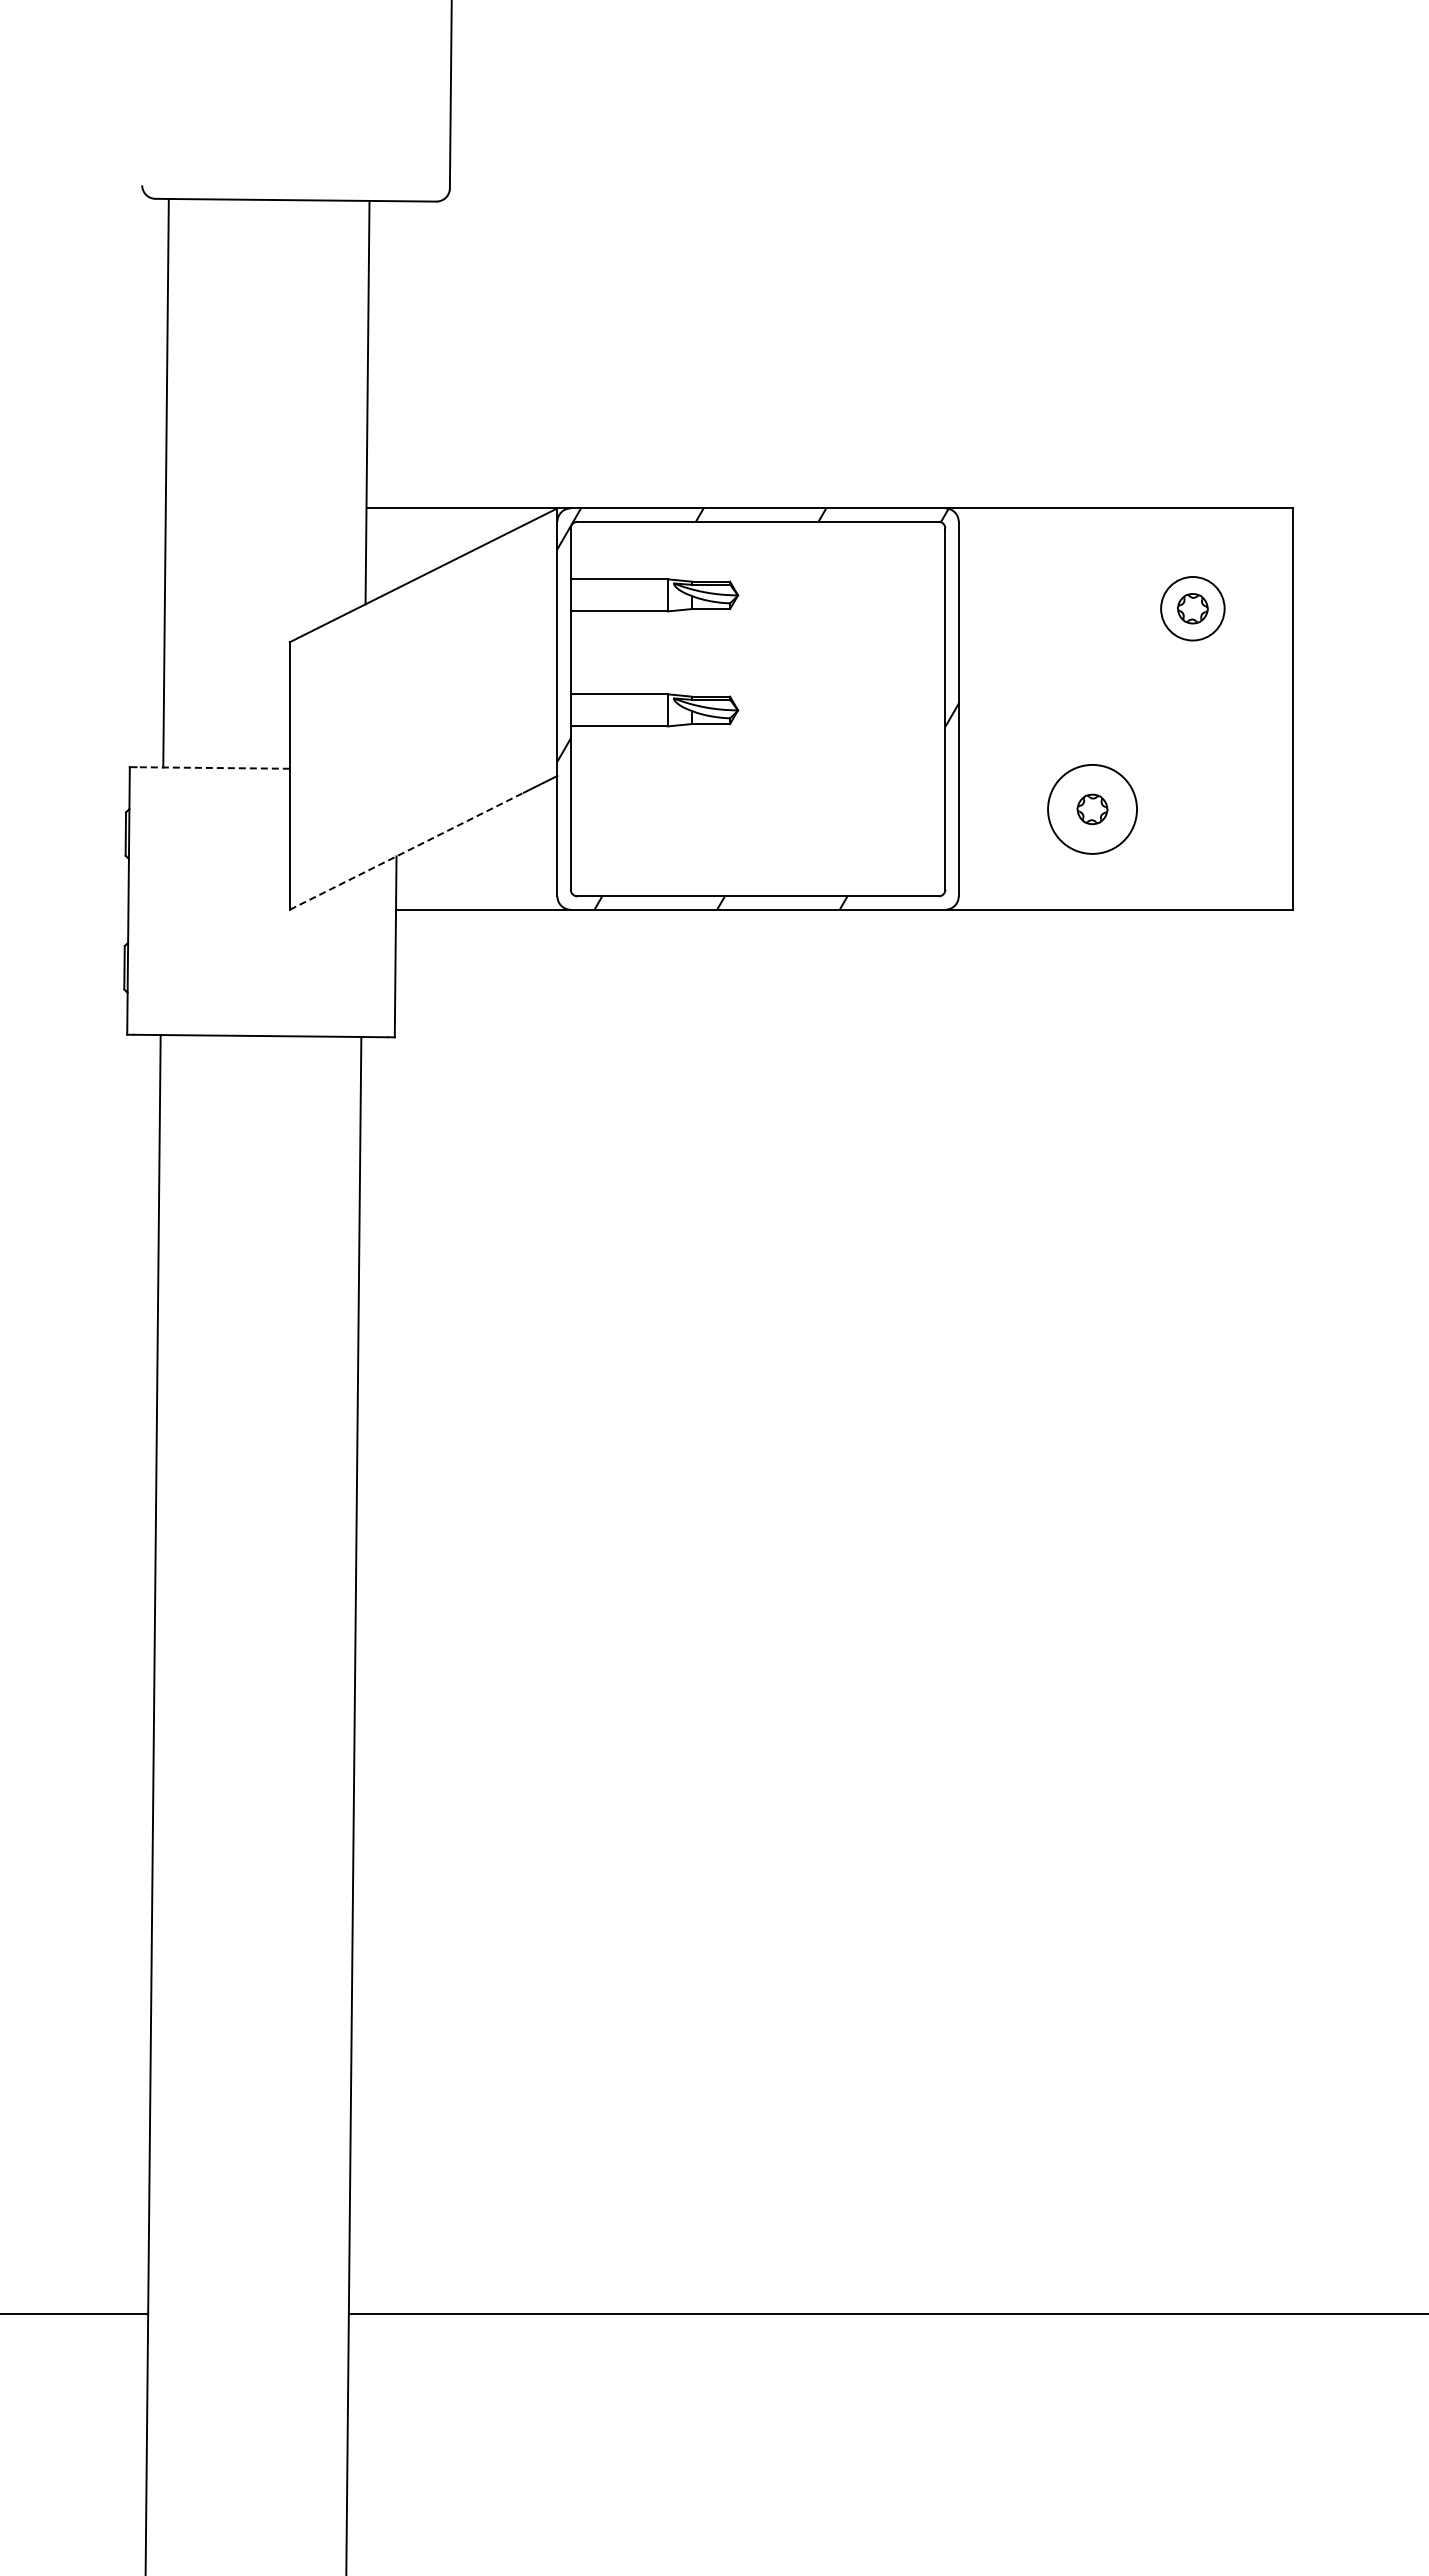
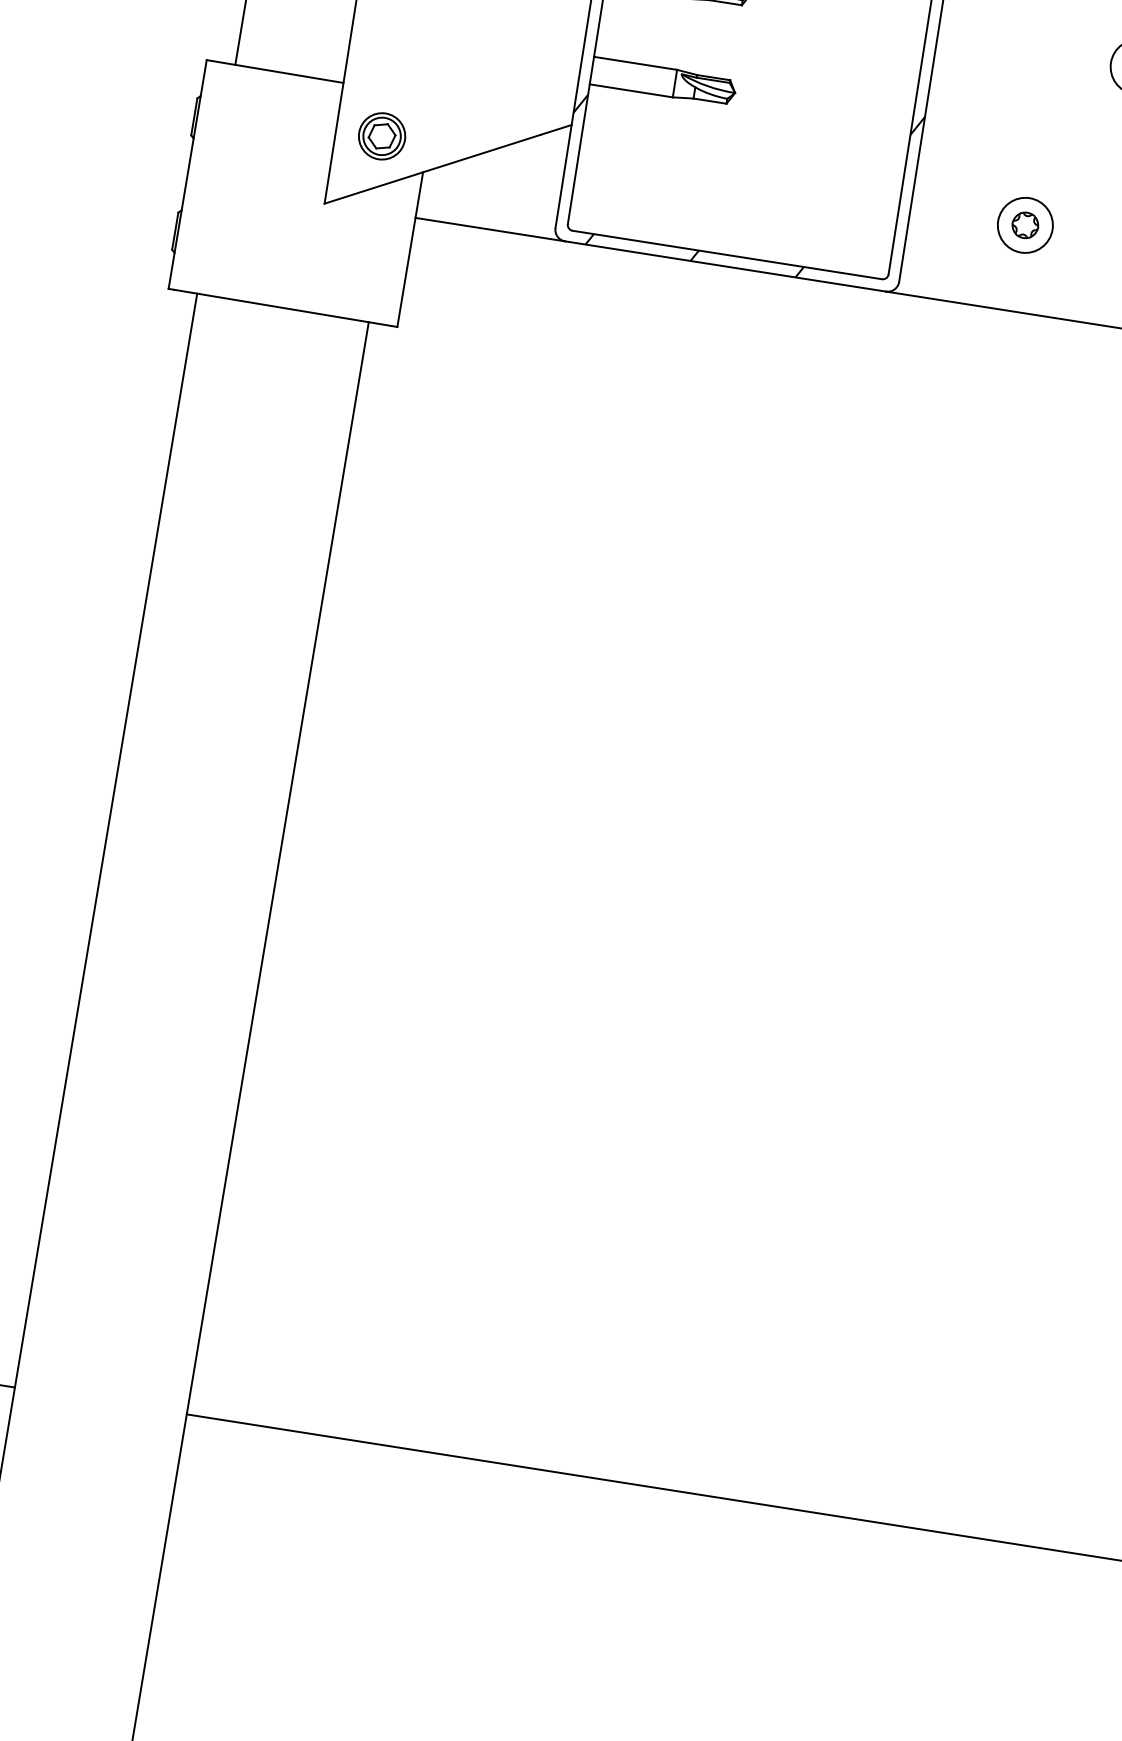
line: (213, 767) -> (278, 71), dashed -> solid
circle: (1092, 809) -> (1025, 225), size x0.71
part: (342, 822) -> (381, 136), added
line: (406, 851) -> (432, 169), dashed -> solid

